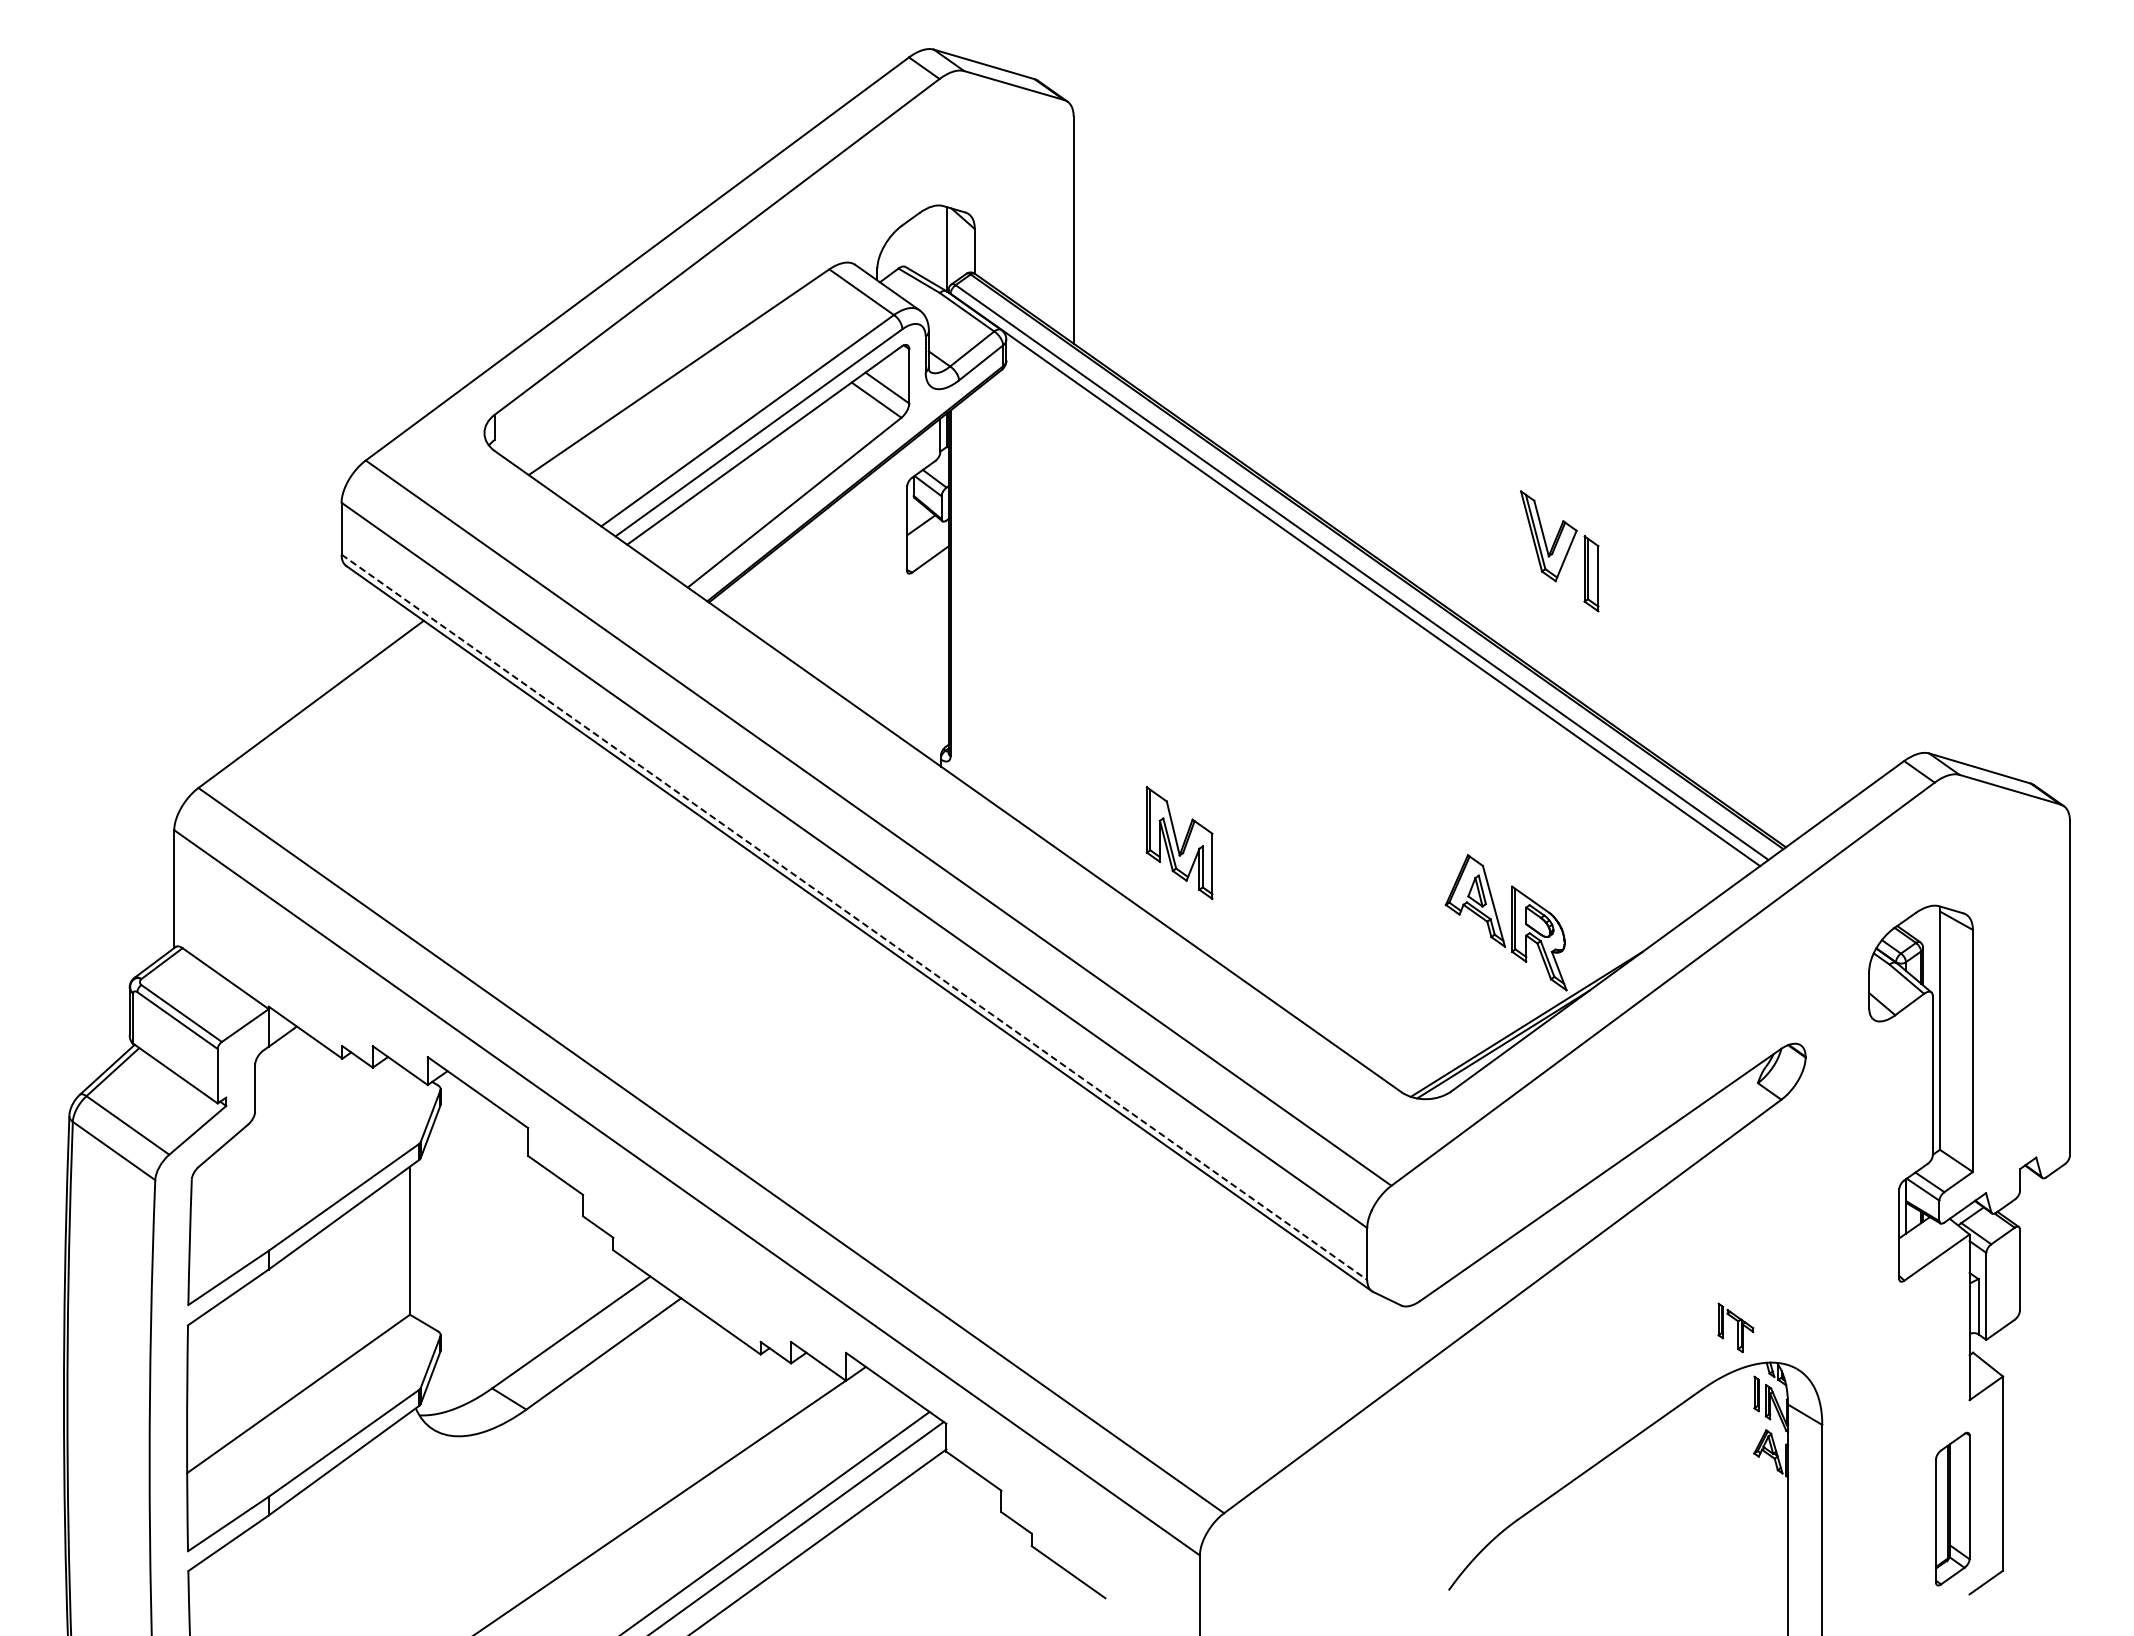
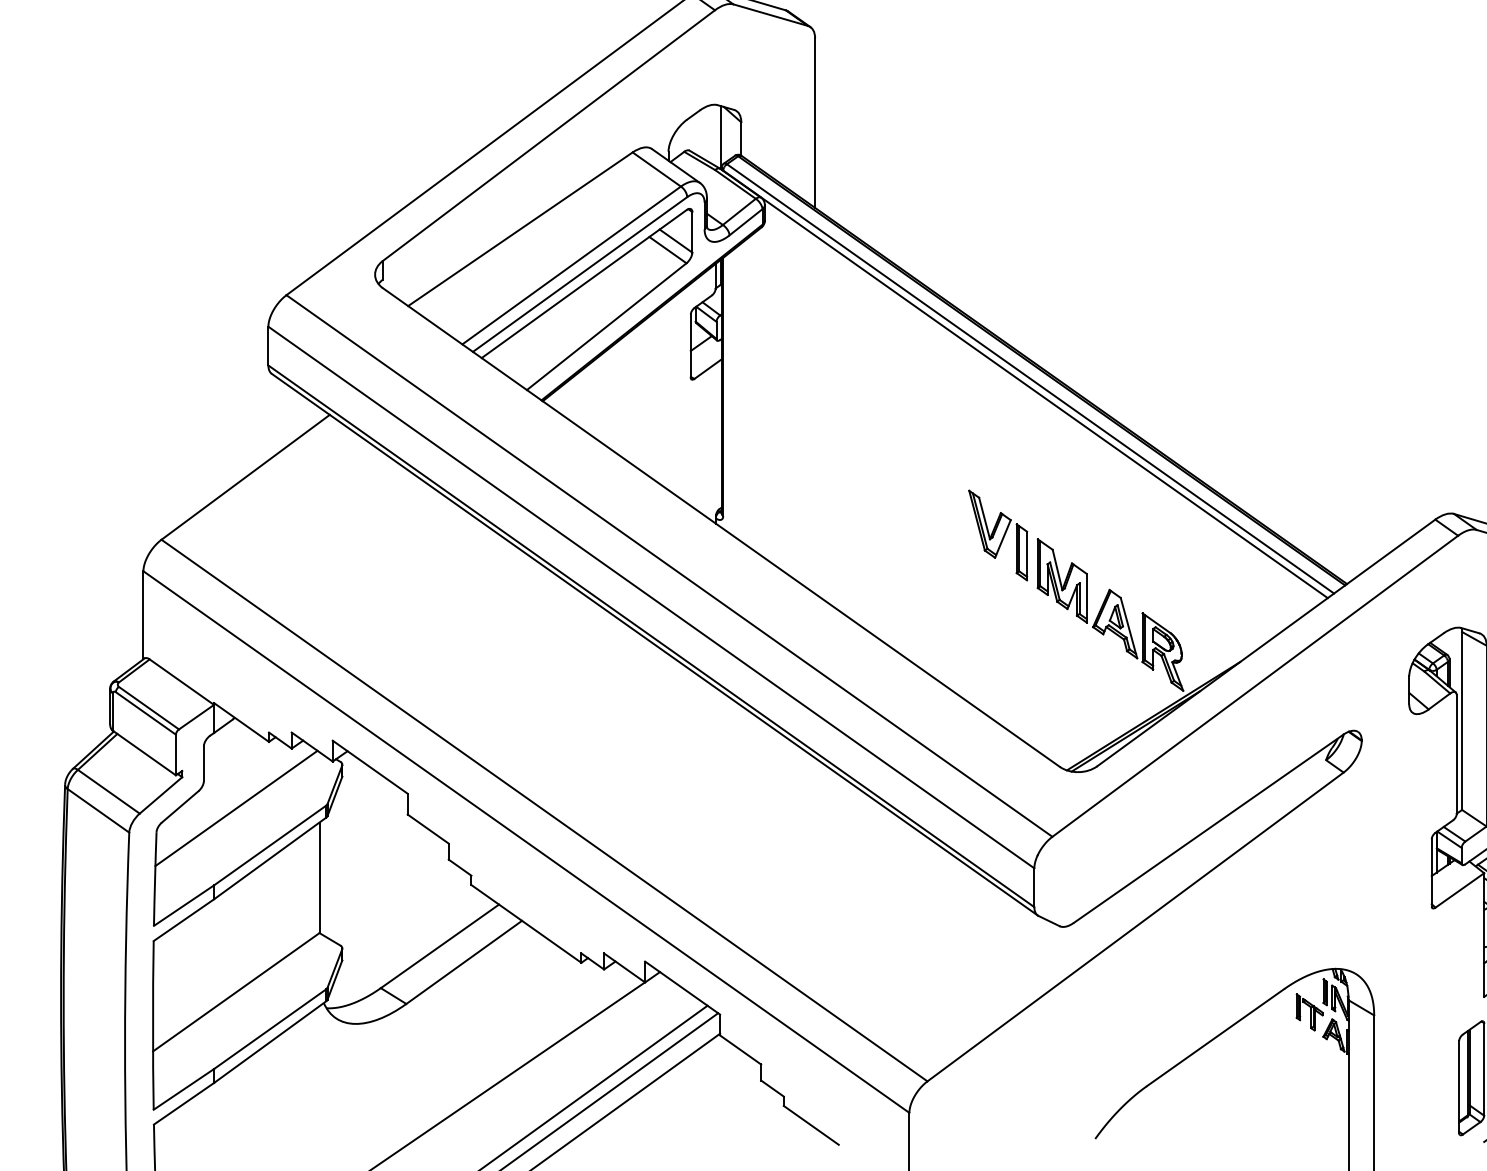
part: (1559, 551) -> (997, 535), moved
part: (1179, 842) -> (1062, 580), moved
line: (854, 917) -> (651, 636), dashed -> solid
line: (298, 1147) -> (236, 808), added
part: (1735, 1327) -> (1309, 1012), moved

